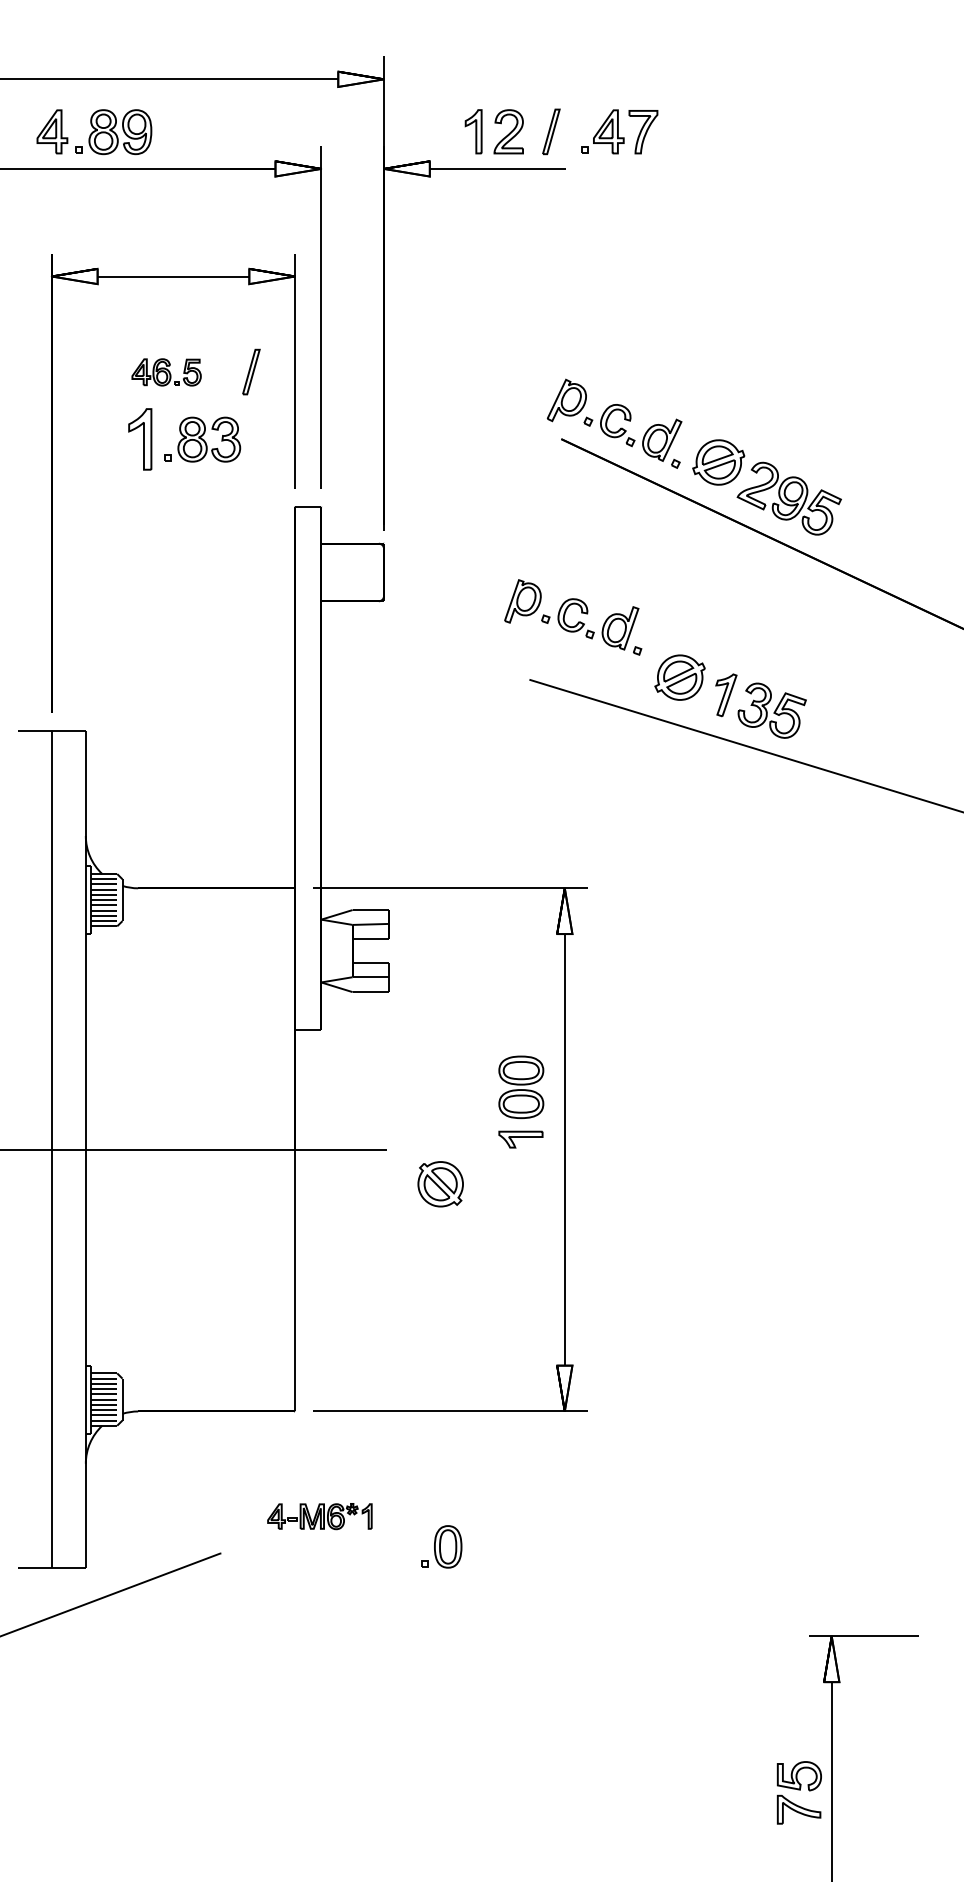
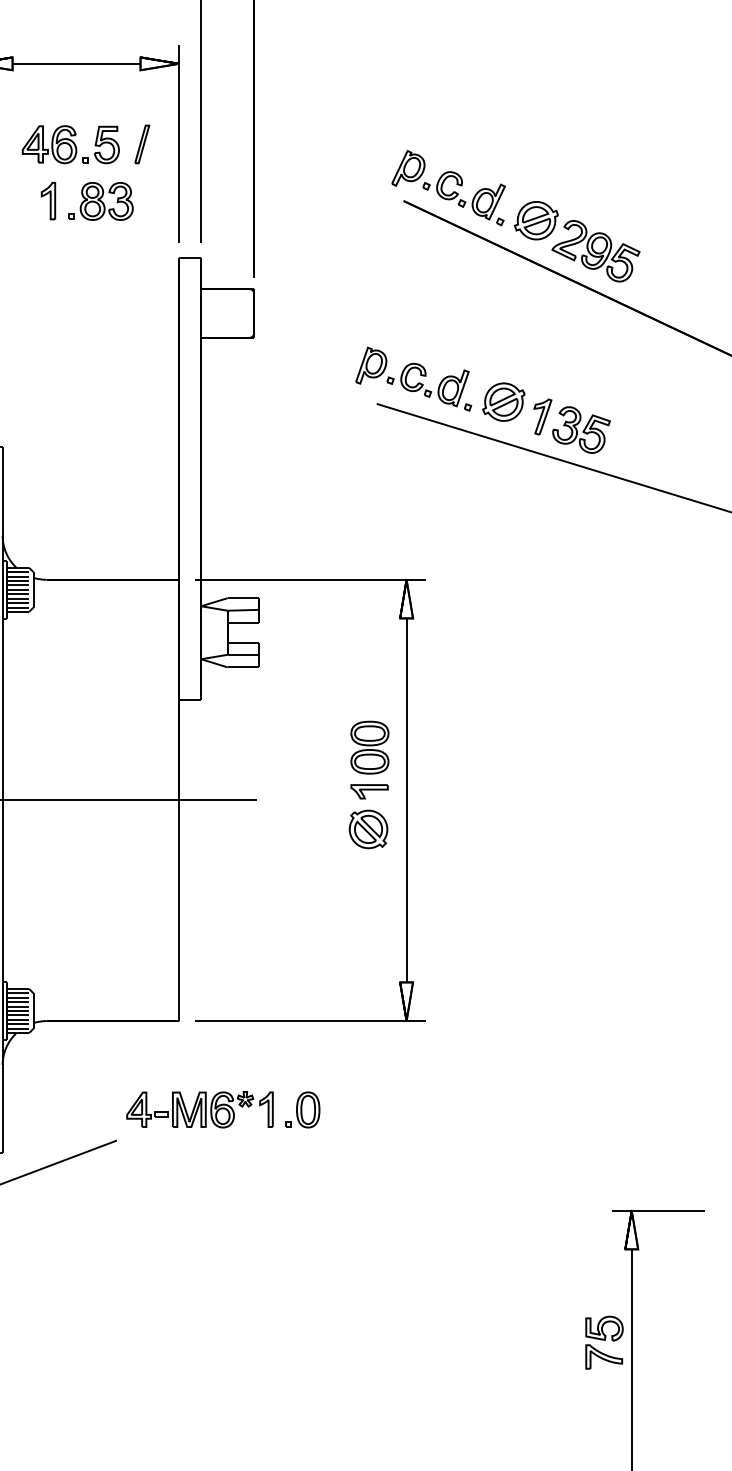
part: (166, 372) -> (70, 144), size x1.67
part: (139, 438) -> (47, 200), size x0.71
part: (578, 621) -> (418, 382), moved
part: (440, 1184) -> (368, 829), moved
part: (319, 1516) -> (199, 1109), size x1.67
part: (441, 1546) -> (302, 1109), moved

